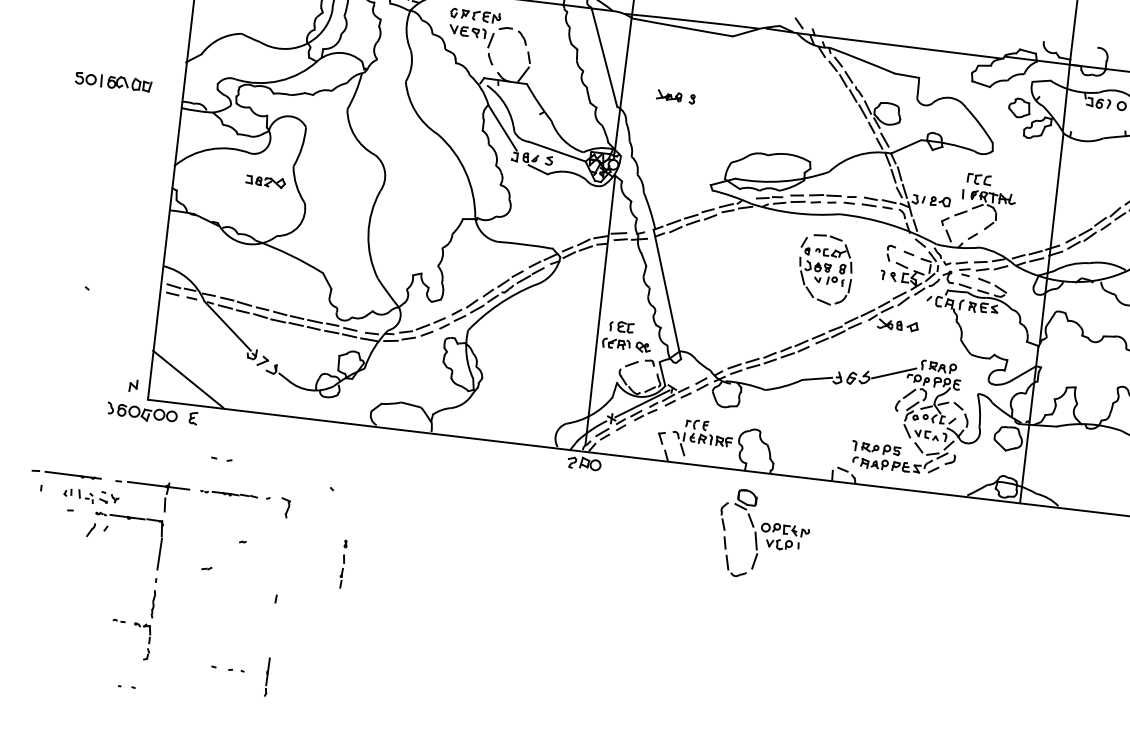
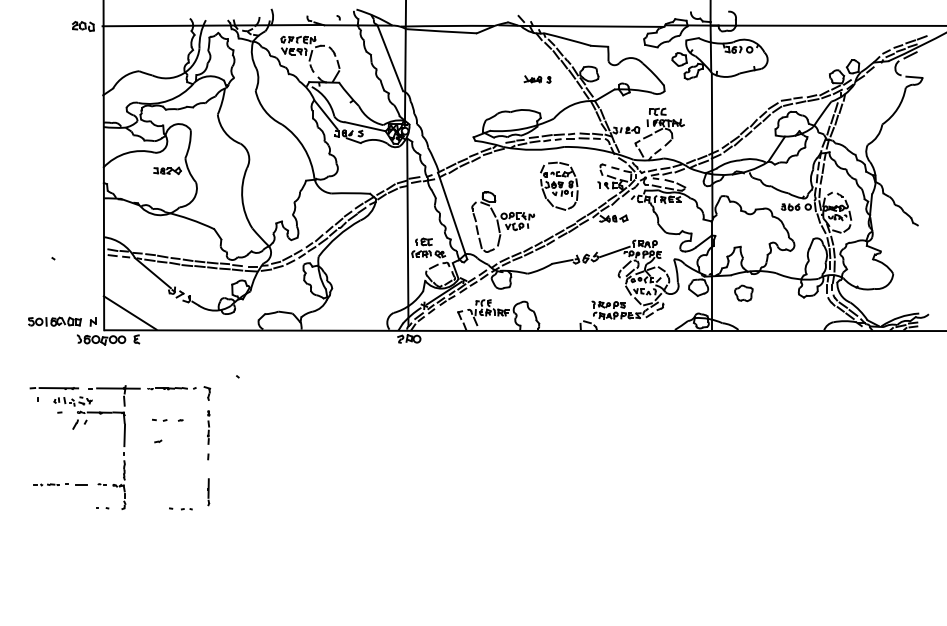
part: (113, 81) -> (54, 321), moved
part: (675, 96) -> (537, 79), moved
part: (1071, 454) -> (743, 293), added
part: (221, 458) -> (159, 419), moved
part: (764, 535) -> (503, 221), moved
line: (343, 564) -> (208, 427), moved
part: (59, 613) -> (60, 484), added
line: (267, 677) -> (208, 492), moved
part: (126, 687) -> (102, 508), moved

